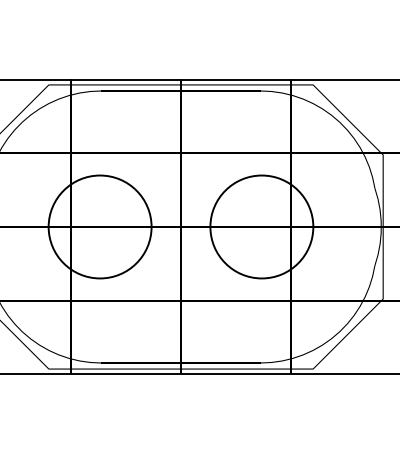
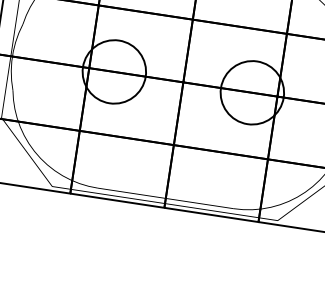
circle: (99, 226) -> (113, 71), size x0.71
circle: (261, 226) -> (252, 92), size x0.71

